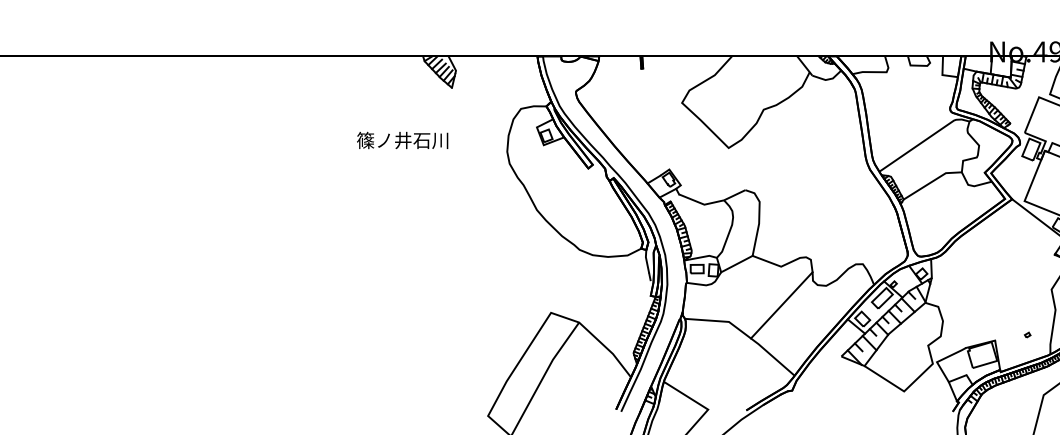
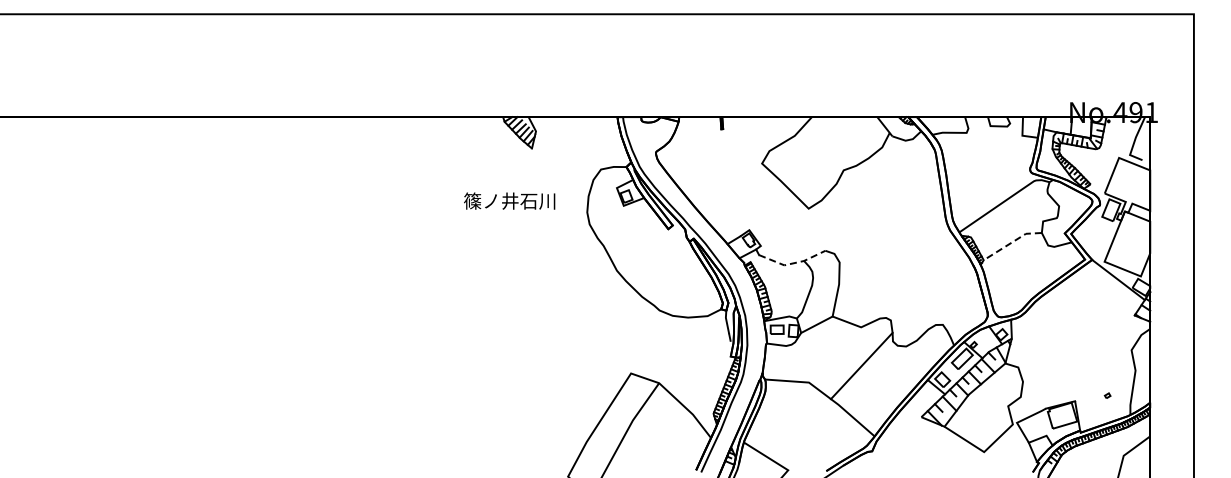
text: (402, 139) -> (509, 200), moved
line: (931, 181) -> (1011, 242), solid -> dashed
line: (712, 202) -> (792, 263), solid -> dashed

